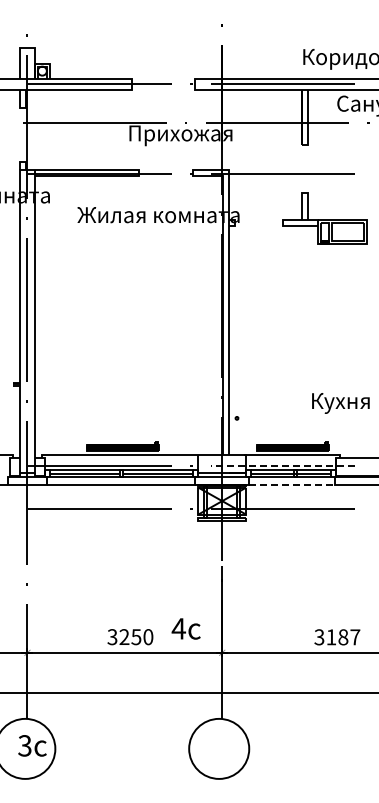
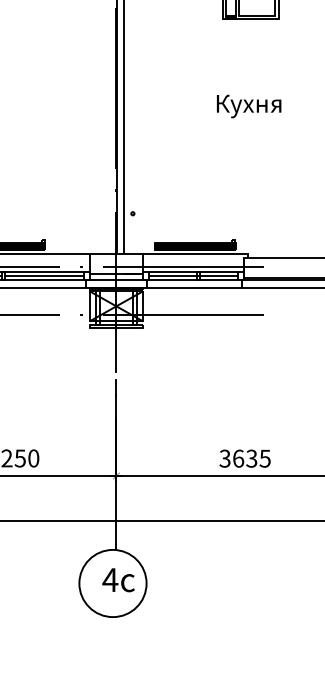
text: (340, 403) -> (248, 106), moved
line: (282, 465) -> (183, 266), dashed -> solid
line: (291, 484) -> (193, 287), dashed -> solid
text: (185, 628) -> (117, 579), moved
text: (343, 637) -> (252, 458), 3187 -> 3635

